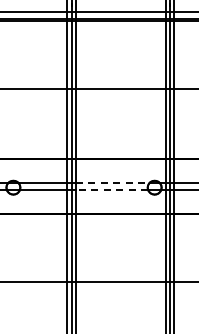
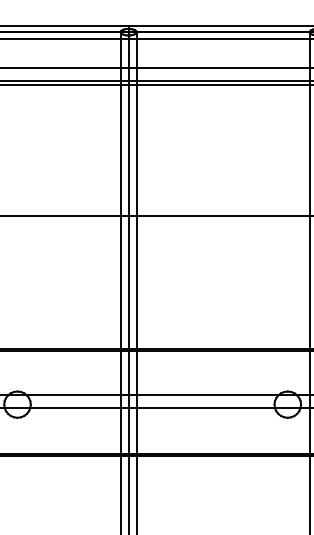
line: (113, 182) -> (208, 394), dashed -> solid
line: (111, 189) -> (205, 408), dashed -> solid

